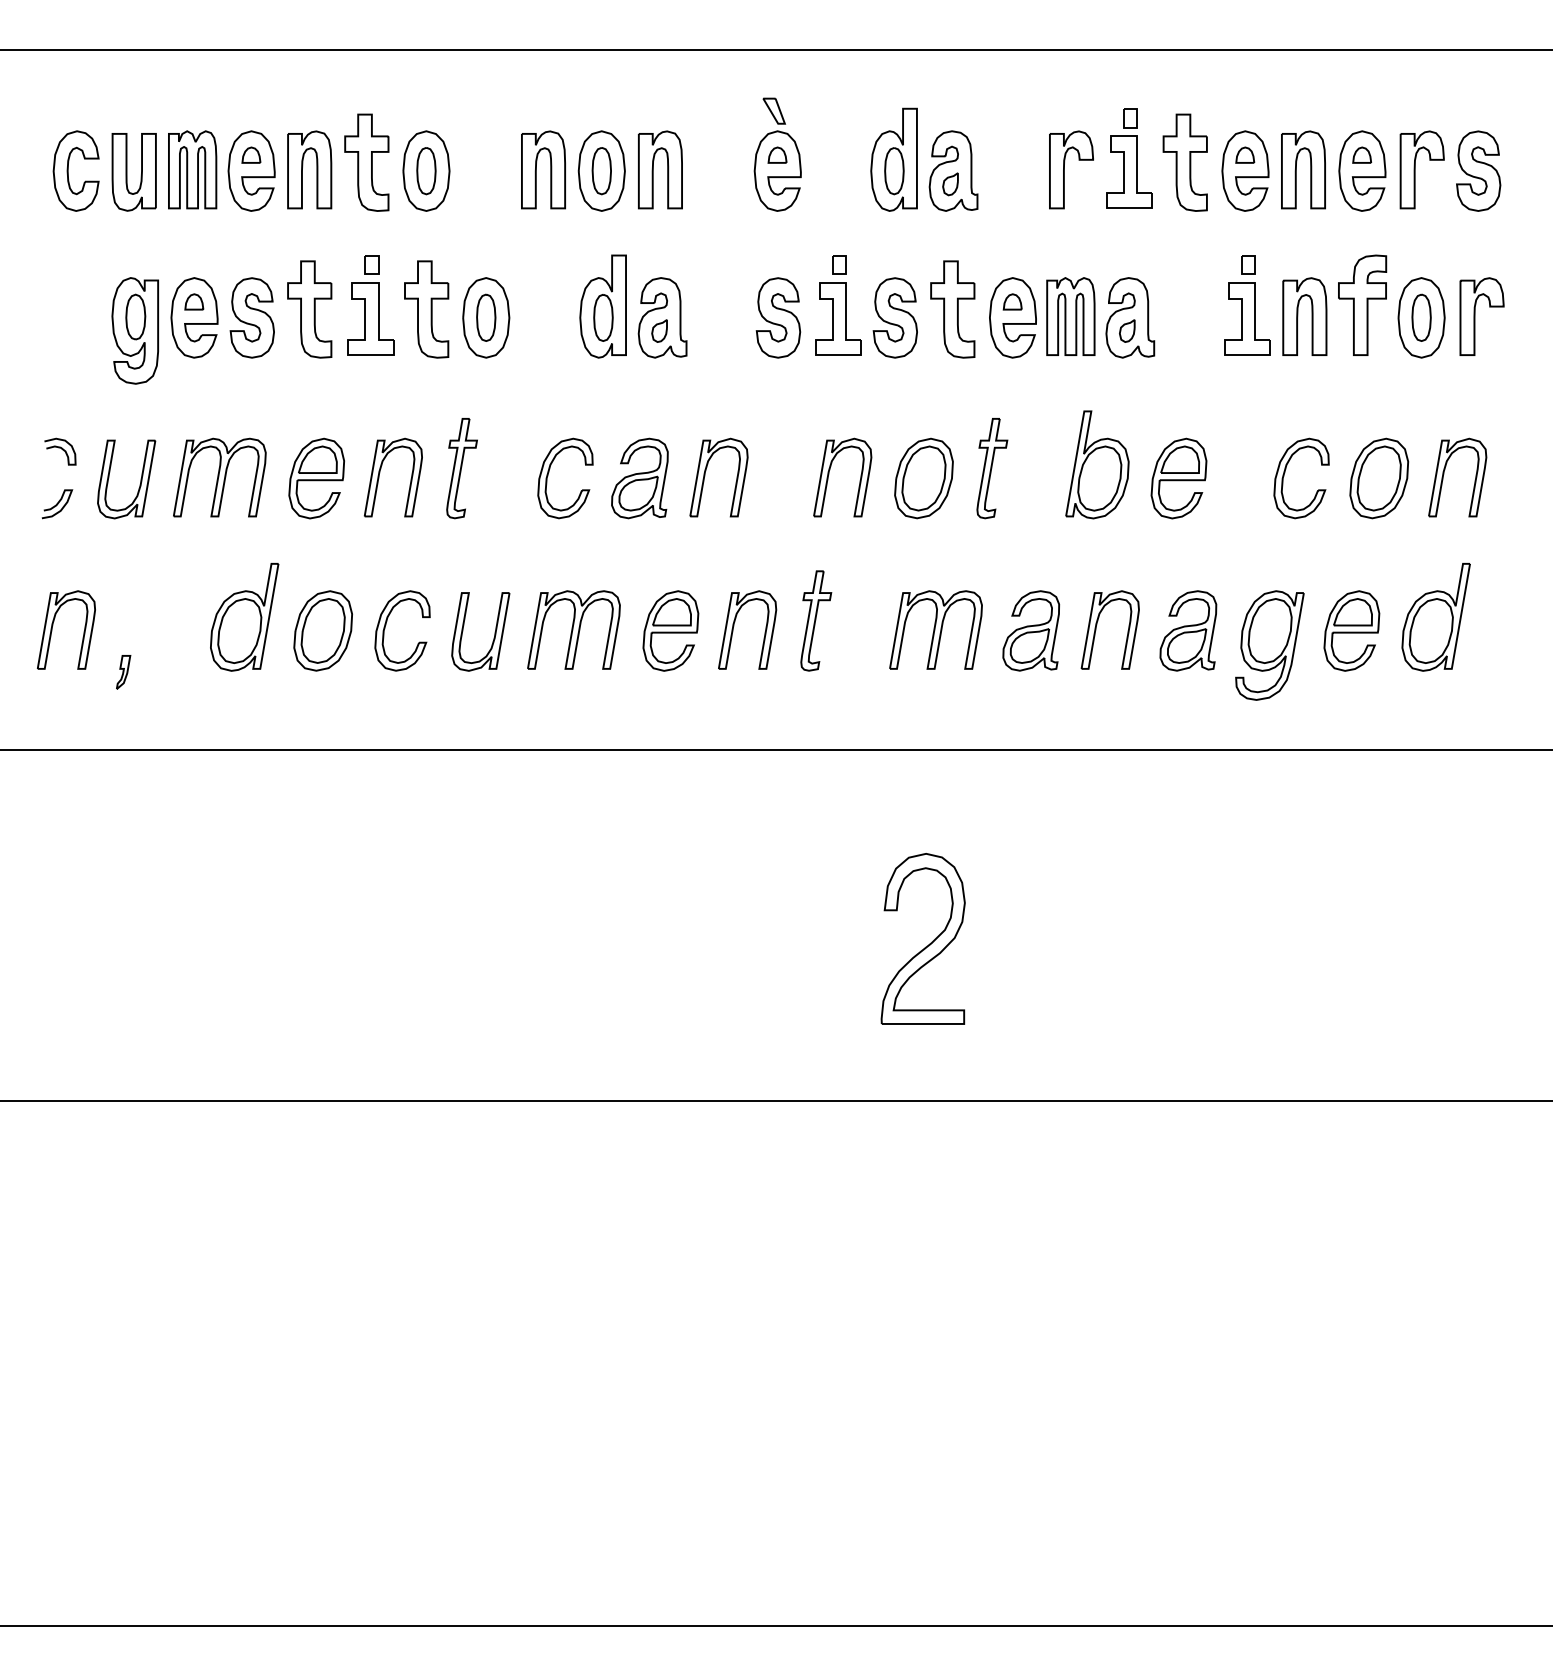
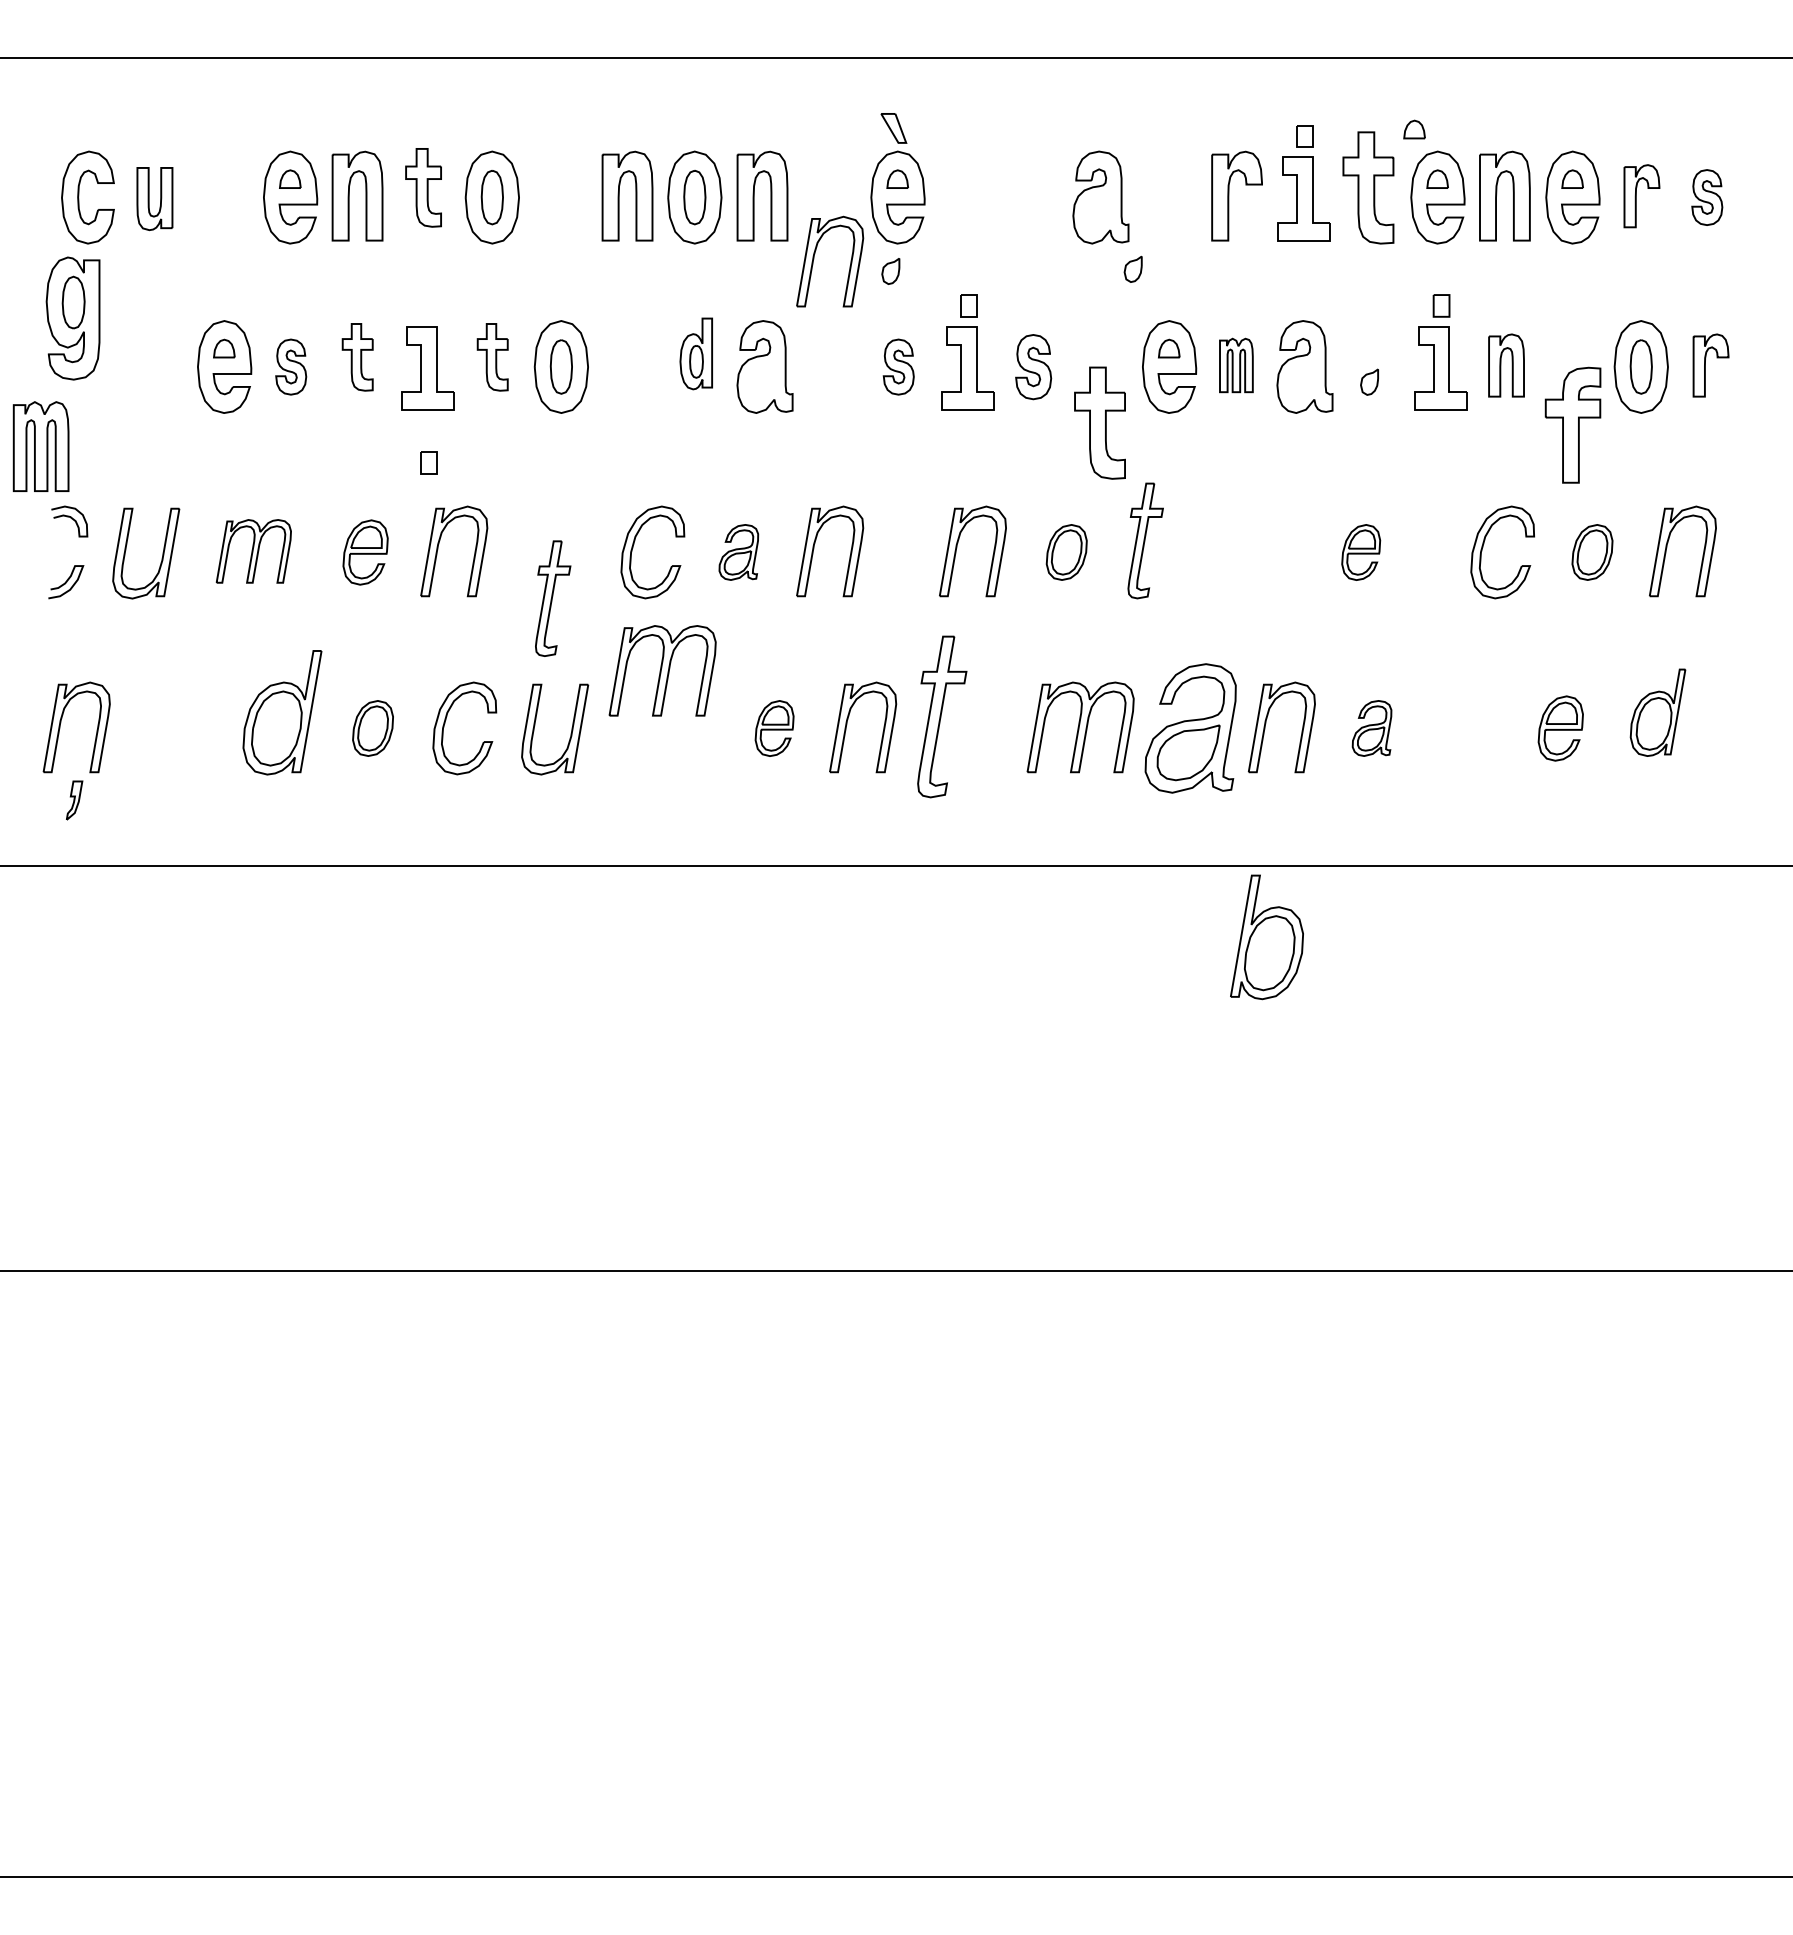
part: (1225, 111) -> (1414, 128), added
part: (893, 159) -> (1031, 184), removed
part: (366, 162) -> (423, 187), size x0.7
part: (192, 169) -> (41, 446), moved
part: (1421, 169) -> (1641, 195), size x0.7
part: (1478, 170) -> (1706, 196), size x0.6
part: (133, 172) -> (154, 199), size x0.7
part: (950, 184) -> (1133, 269), moved
part: (705, 225) -> (814, 260), added
part: (371, 264) -> (428, 462), moved
part: (1362, 304) -> (1573, 424), moved
part: (602, 306) -> (695, 353), size x0.6
part: (309, 309) -> (357, 357), size x0.6
part: (426, 309) -> (492, 357), size x0.6
part: (952, 309) -> (1099, 423), moved
part: (1070, 316) -> (1235, 365), size x0.6
part: (1304, 316) -> (1506, 365), size x0.7
part: (1481, 316) -> (1710, 365), size x0.7
part: (251, 317) -> (290, 366), size x0.6
part: (778, 317) -> (898, 366), size x0.6
part: (894, 317) -> (1032, 366), size x0.7
part: (134, 330) -> (72, 318), moved
part: (659, 330) -> (890, 270), moved
part: (1127, 330) -> (1369, 381), moved
part: (1097, 464) -> (1267, 936), moved
part: (461, 468) -> (552, 598), moved
part: (219, 477) -> (253, 551), size x0.7
part: (316, 478) -> (365, 552), size x0.7
part: (639, 478) -> (738, 552), size x0.6
part: (923, 478) -> (1066, 552), size x0.6
part: (1178, 478) -> (1360, 552), size x0.6
part: (1379, 478) -> (1592, 552), size x0.6
part: (1435, 617) -> (1657, 712), size x0.7
part: (816, 620) -> (942, 716), size x1.4
part: (573, 629) -> (662, 670), moved
part: (322, 630) -> (372, 727), size x0.6
part: (670, 630) -> (774, 727), size x0.6
part: (1030, 630) -> (1189, 727), size x1.4
part: (1188, 630) -> (1372, 727), size x0.6
part: (1351, 630) -> (1560, 727), size x0.7
part: (1269, 645) -> (1465, 745), removed
part: (123, 672) -> (74, 800), moved
part: (928, 944) -> (1071, 1090), removed

